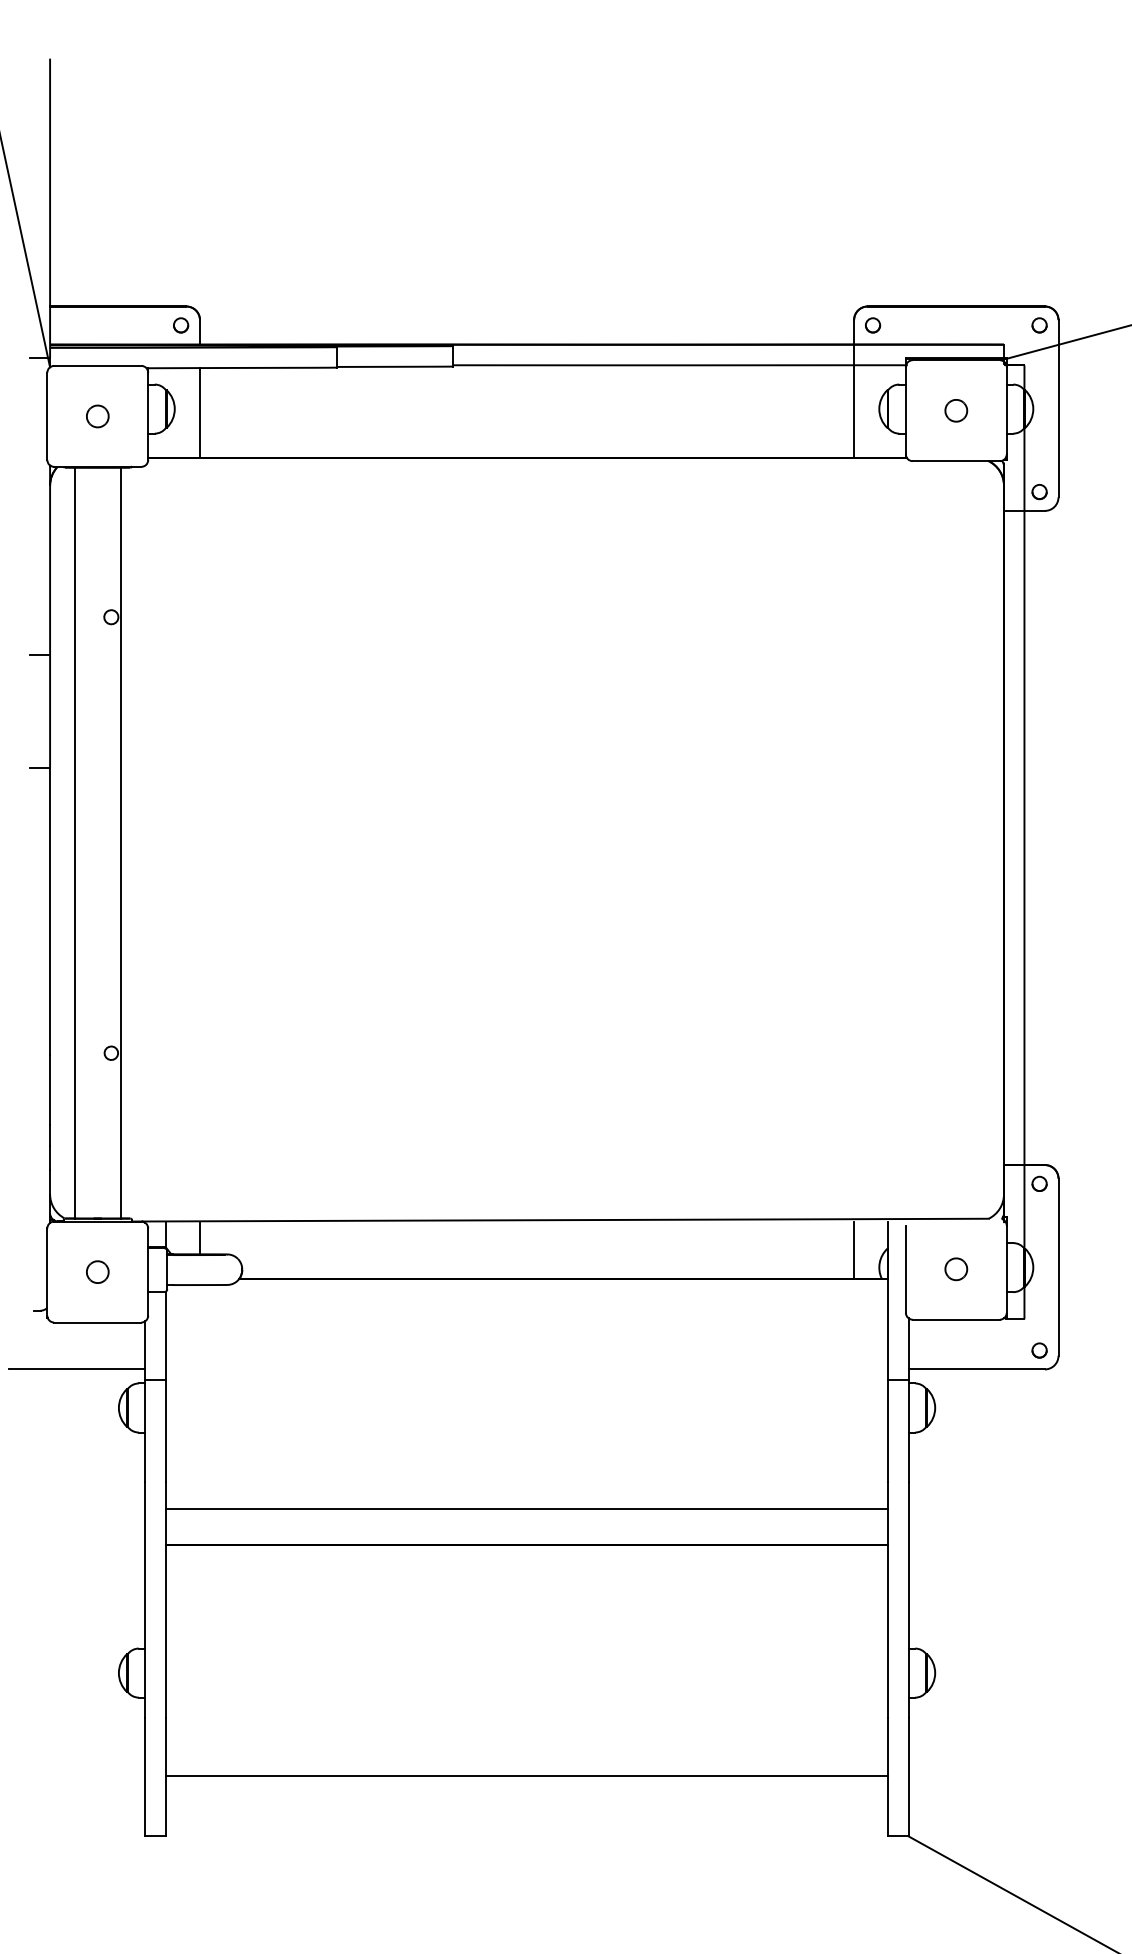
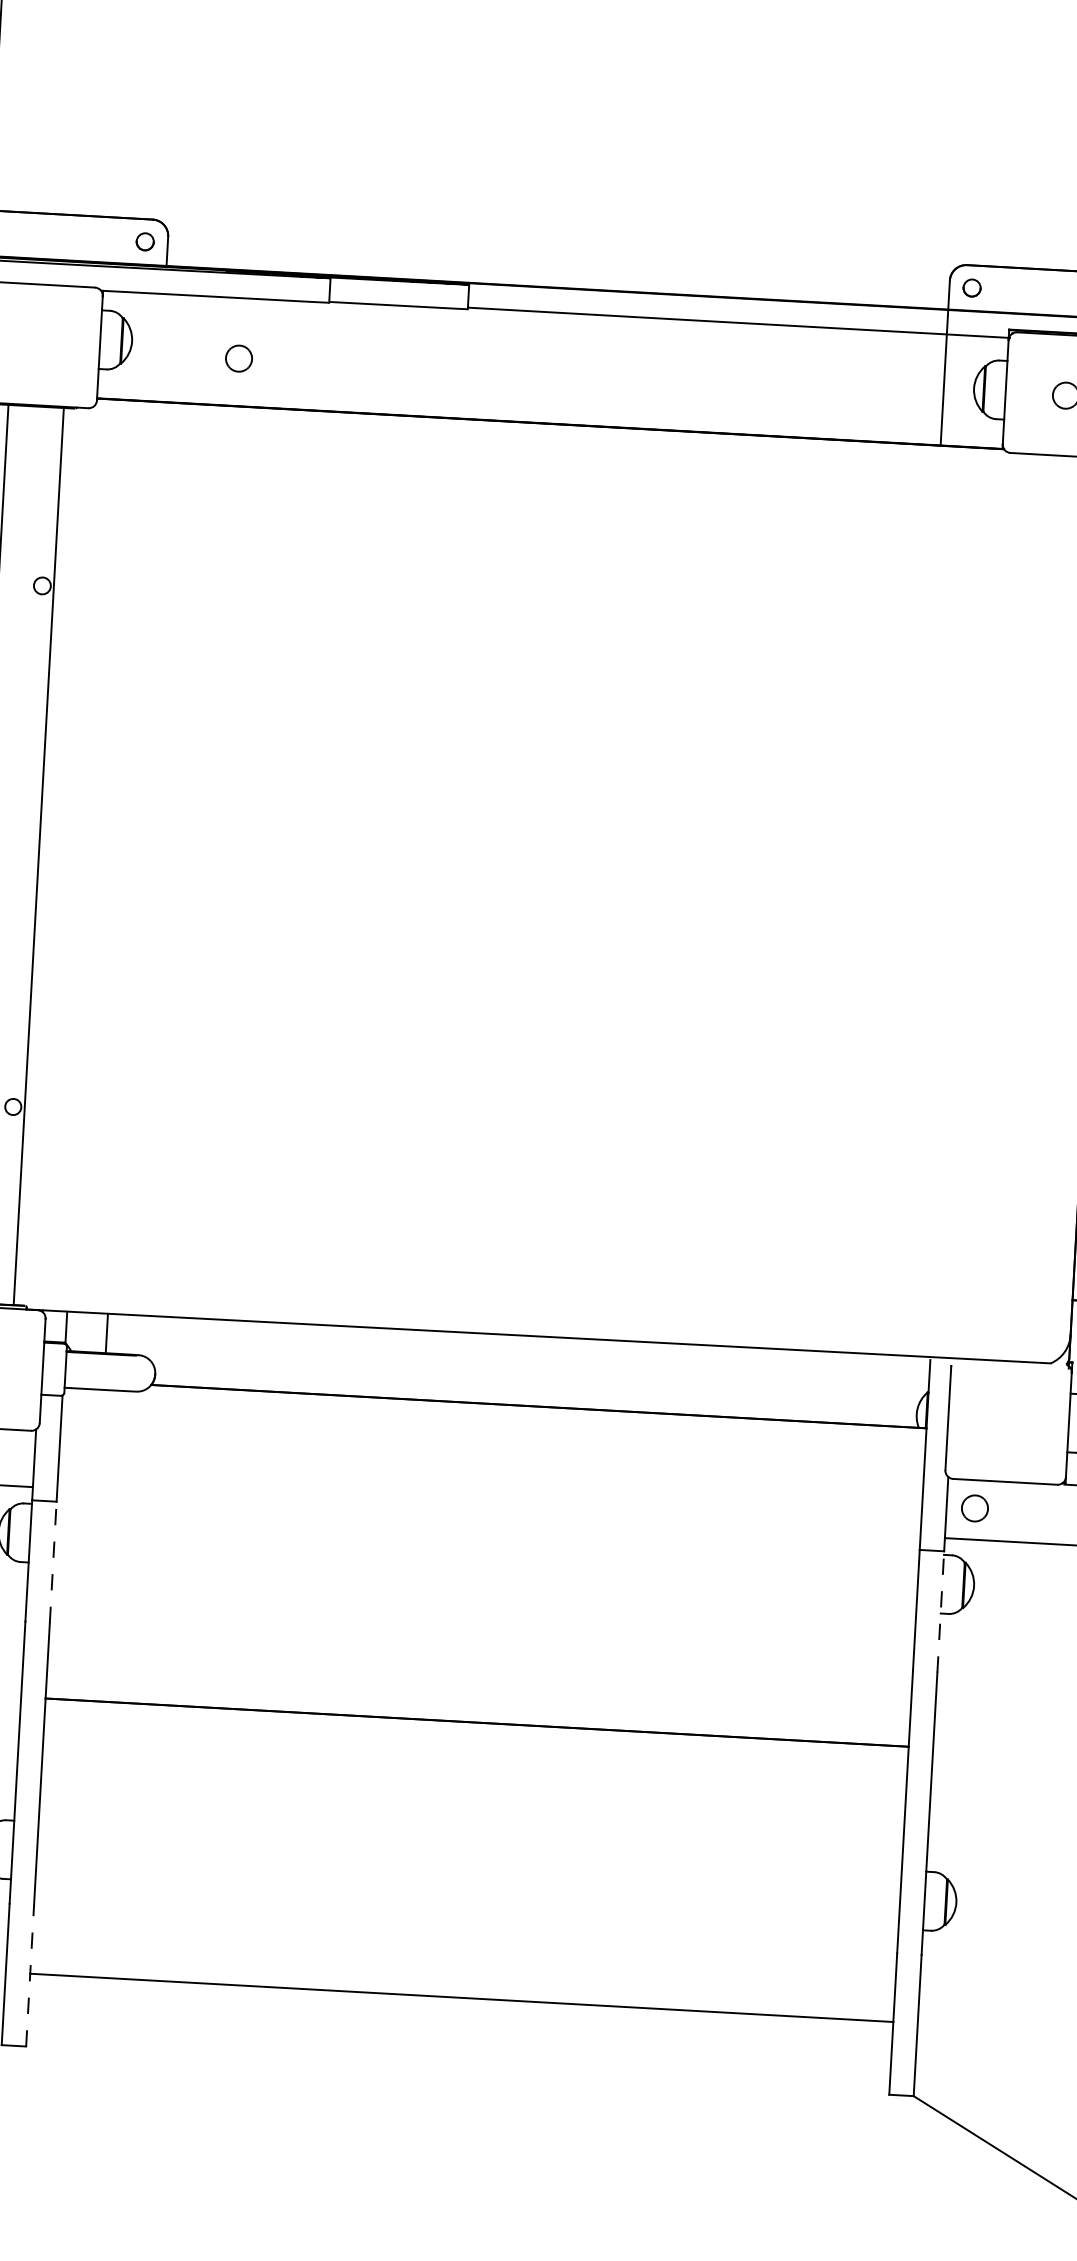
line: (199, 413) -> (161, 348), removed
part: (97, 416) -> (238, 358), moved
line: (854, 1249) -> (888, 1391), removed
part: (956, 1269) -> (975, 1508), moved
line: (165, 1431) -> (52, 1562), solid -> dashed
line: (908, 1431) -> (940, 1612), solid -> dashed
line: (526, 1509) -> (478, 1679), removed
line: (165, 1776) -> (29, 1974), solid -> dashed

